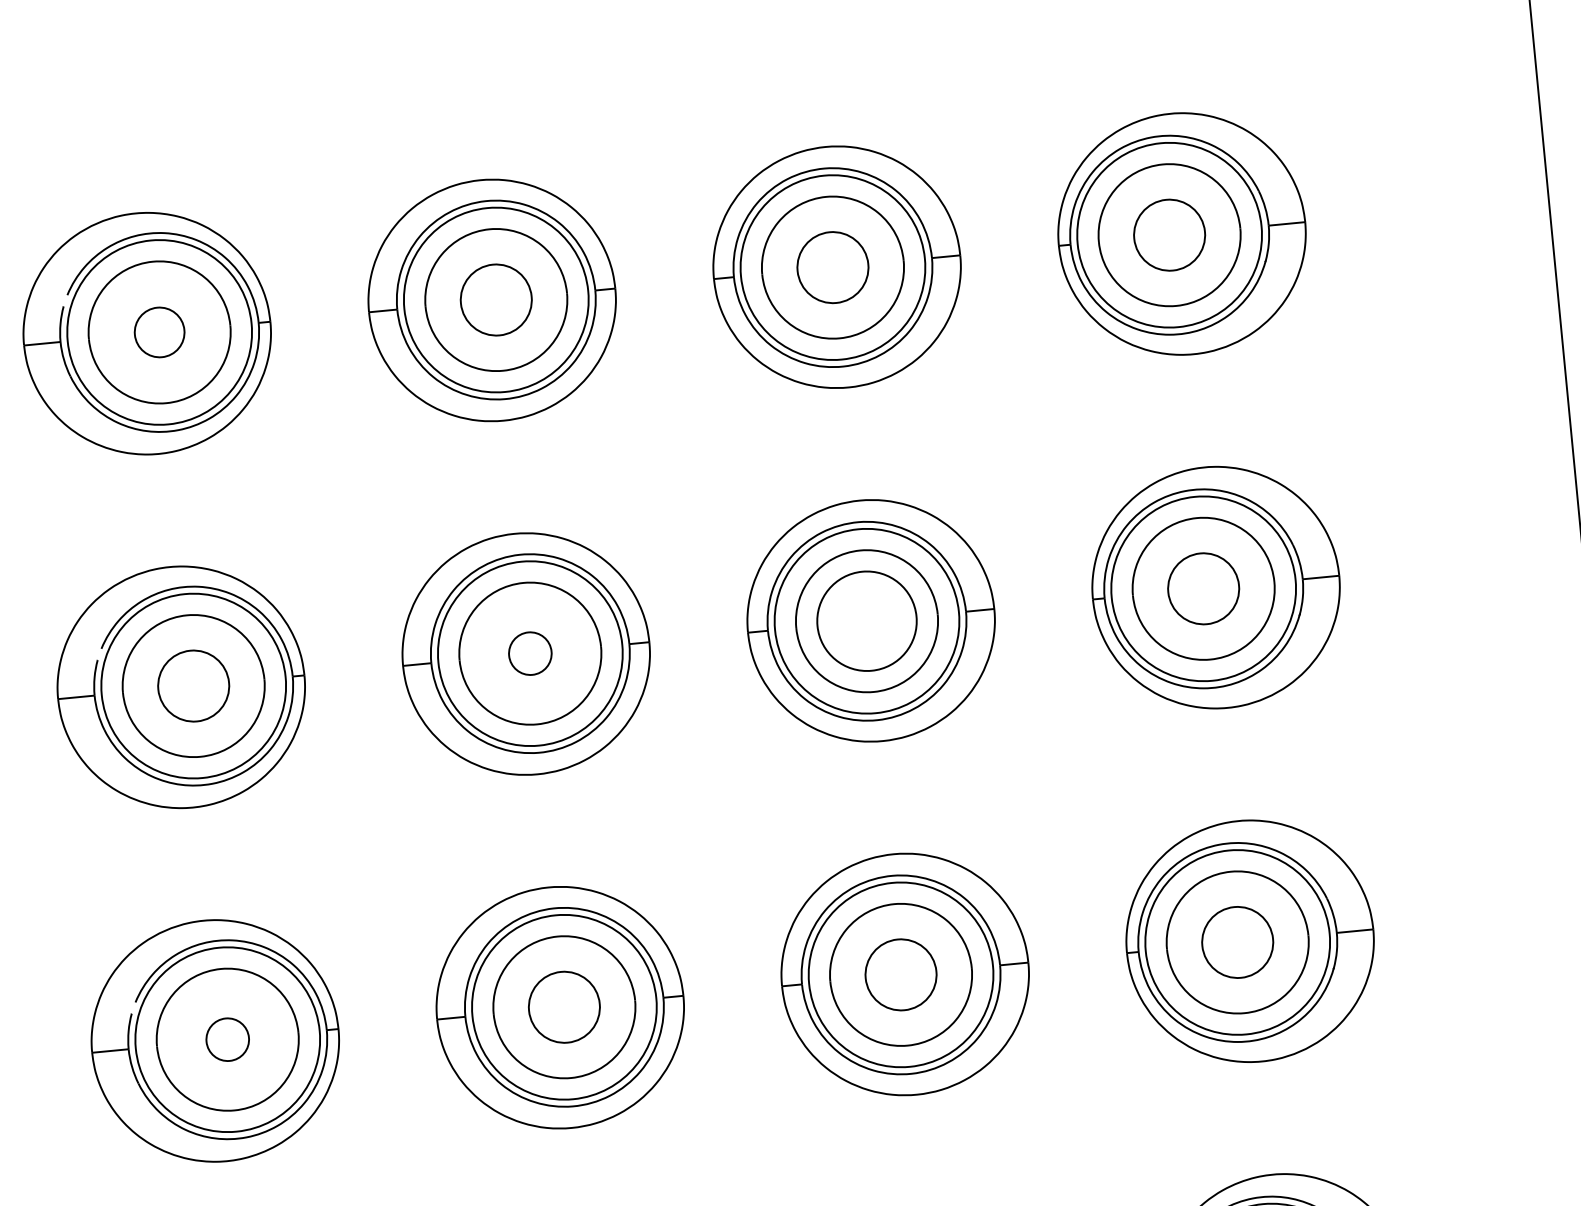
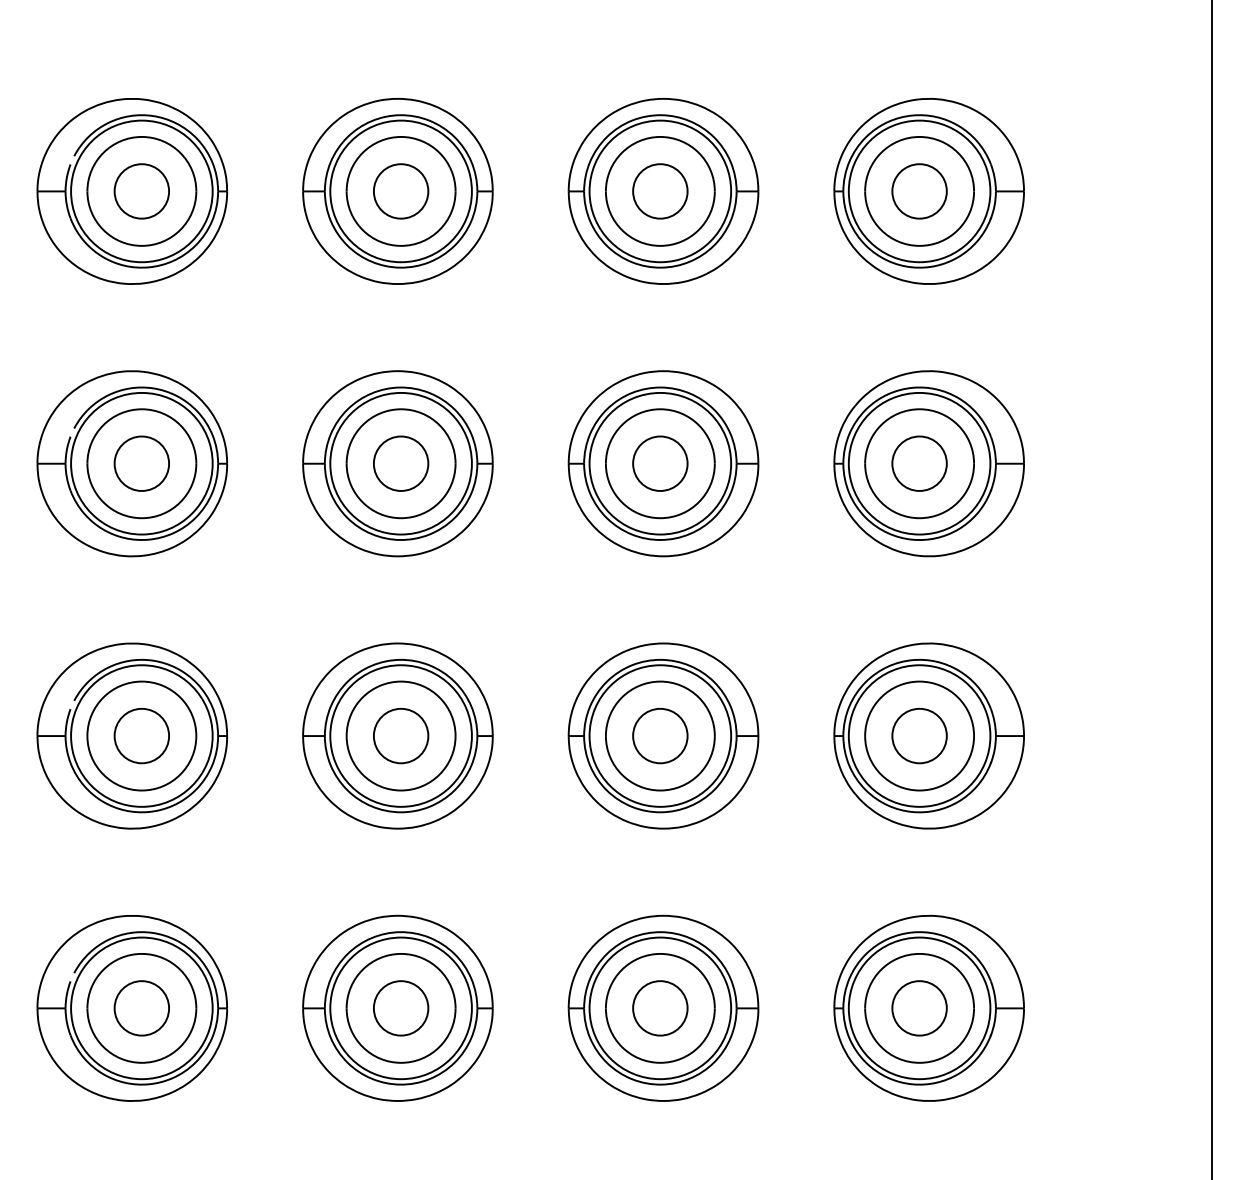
circle: (159, 332) -> (141, 191), size x1.43
circle: (867, 620) -> (660, 463), size x0.71
circle: (529, 653) -> (400, 463), size x1.67
circle: (227, 1039) -> (141, 735), size x1.67

